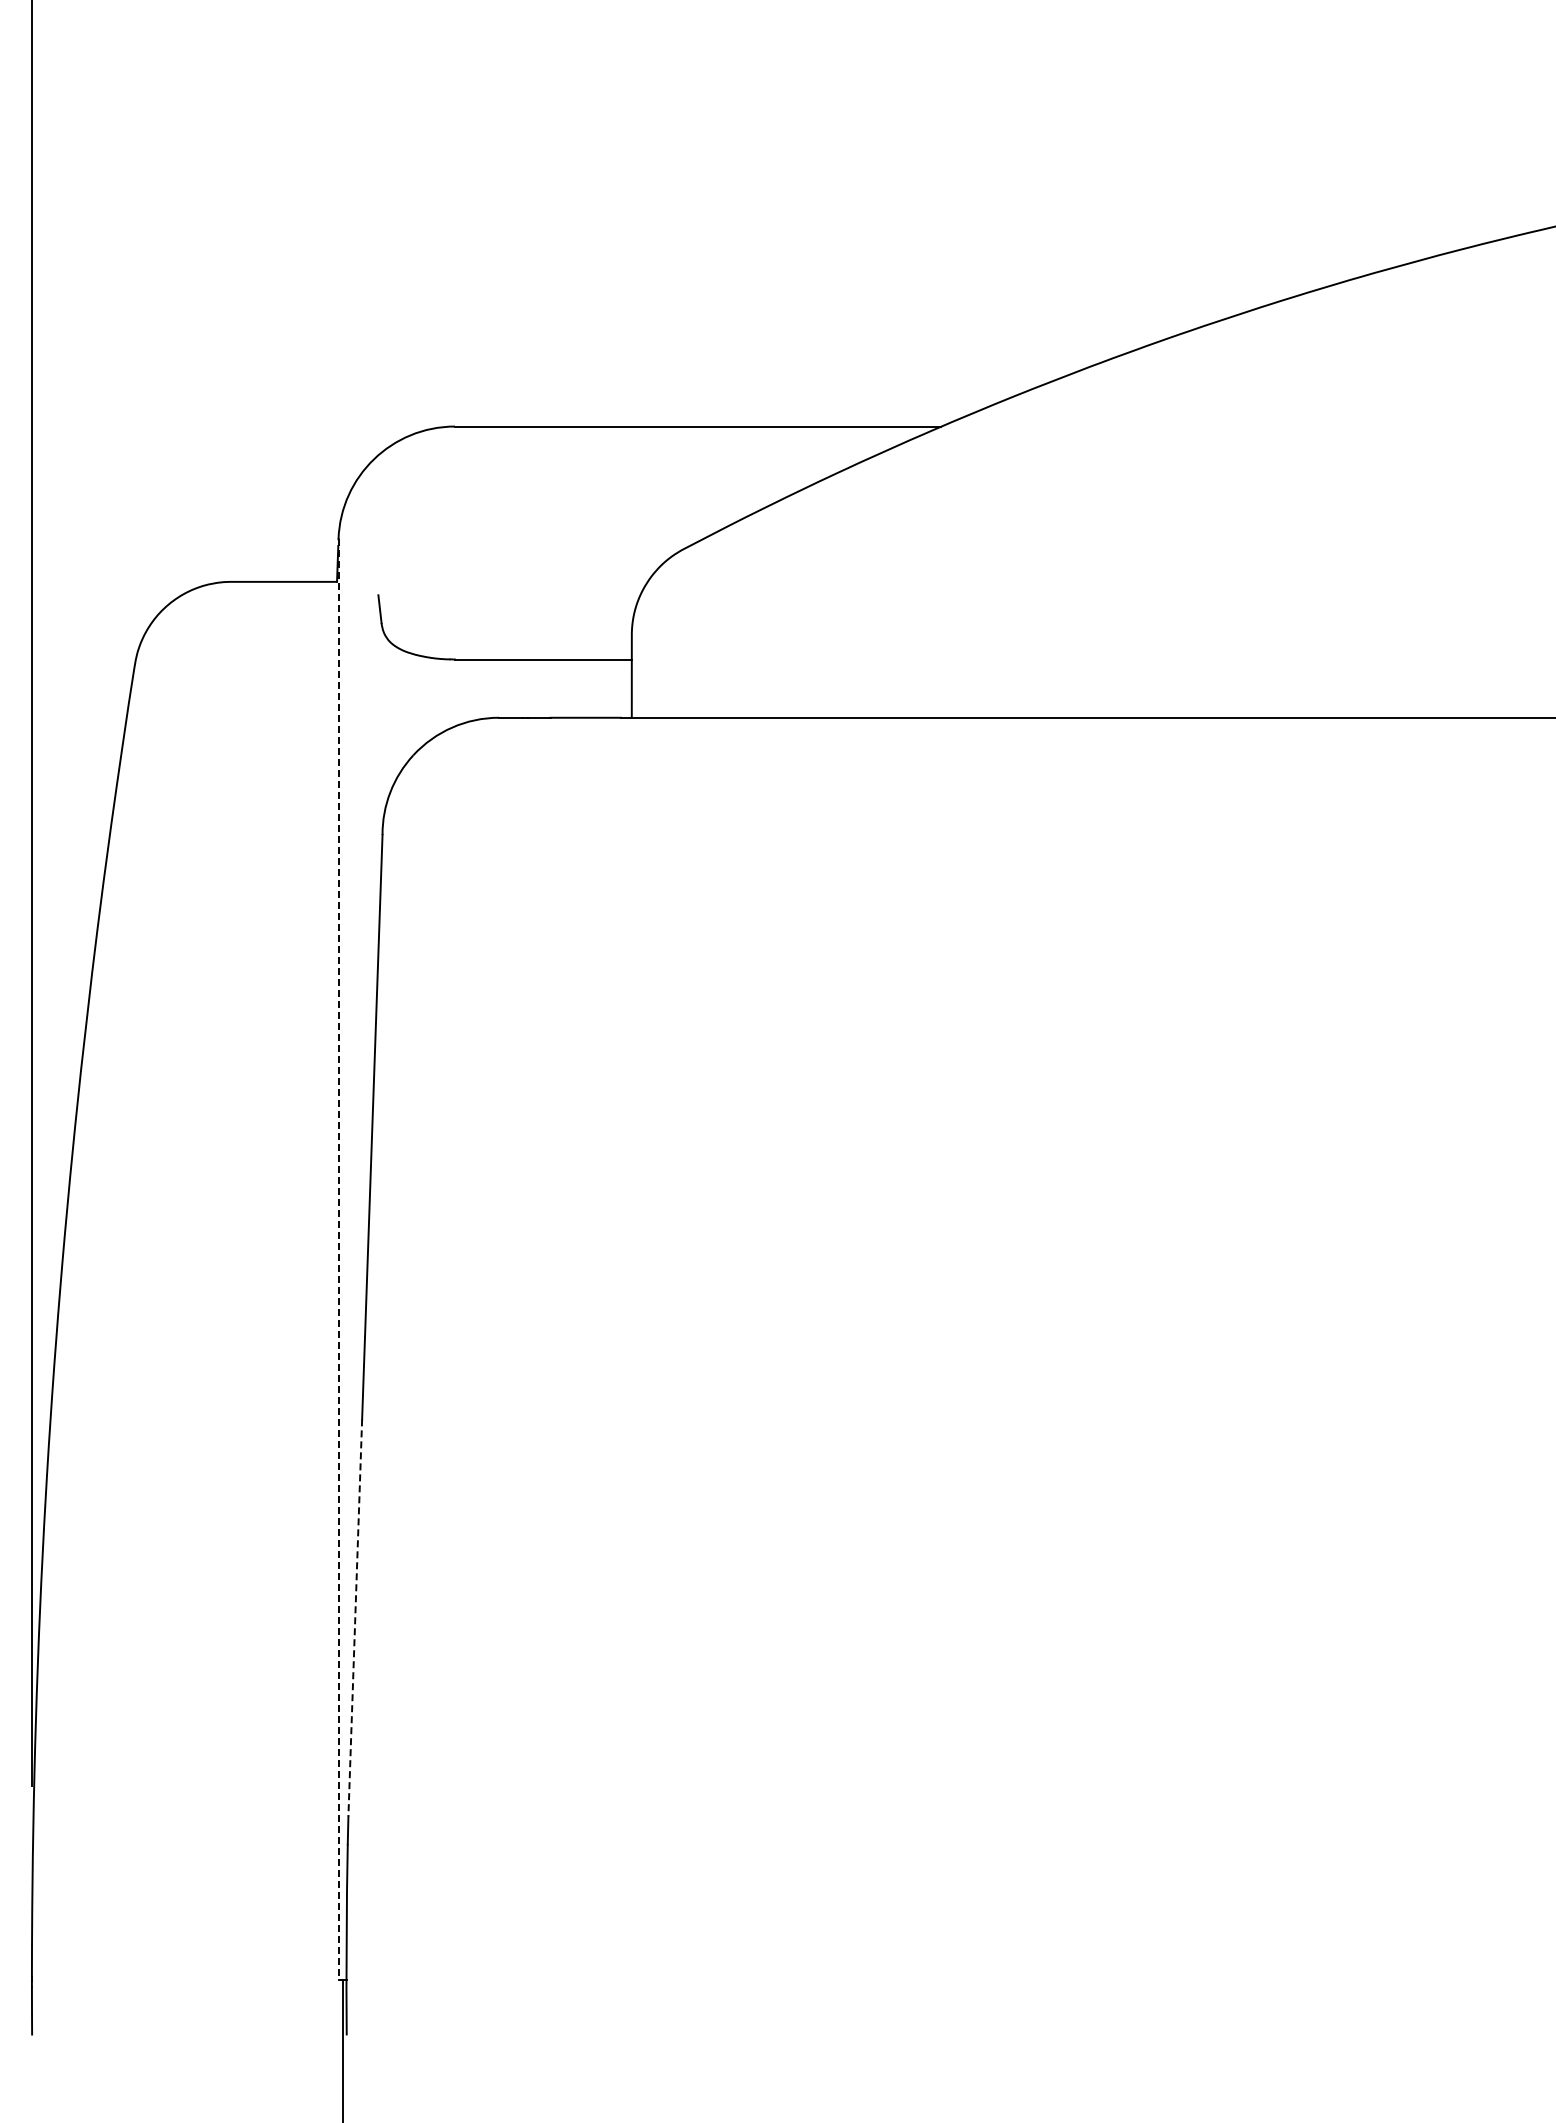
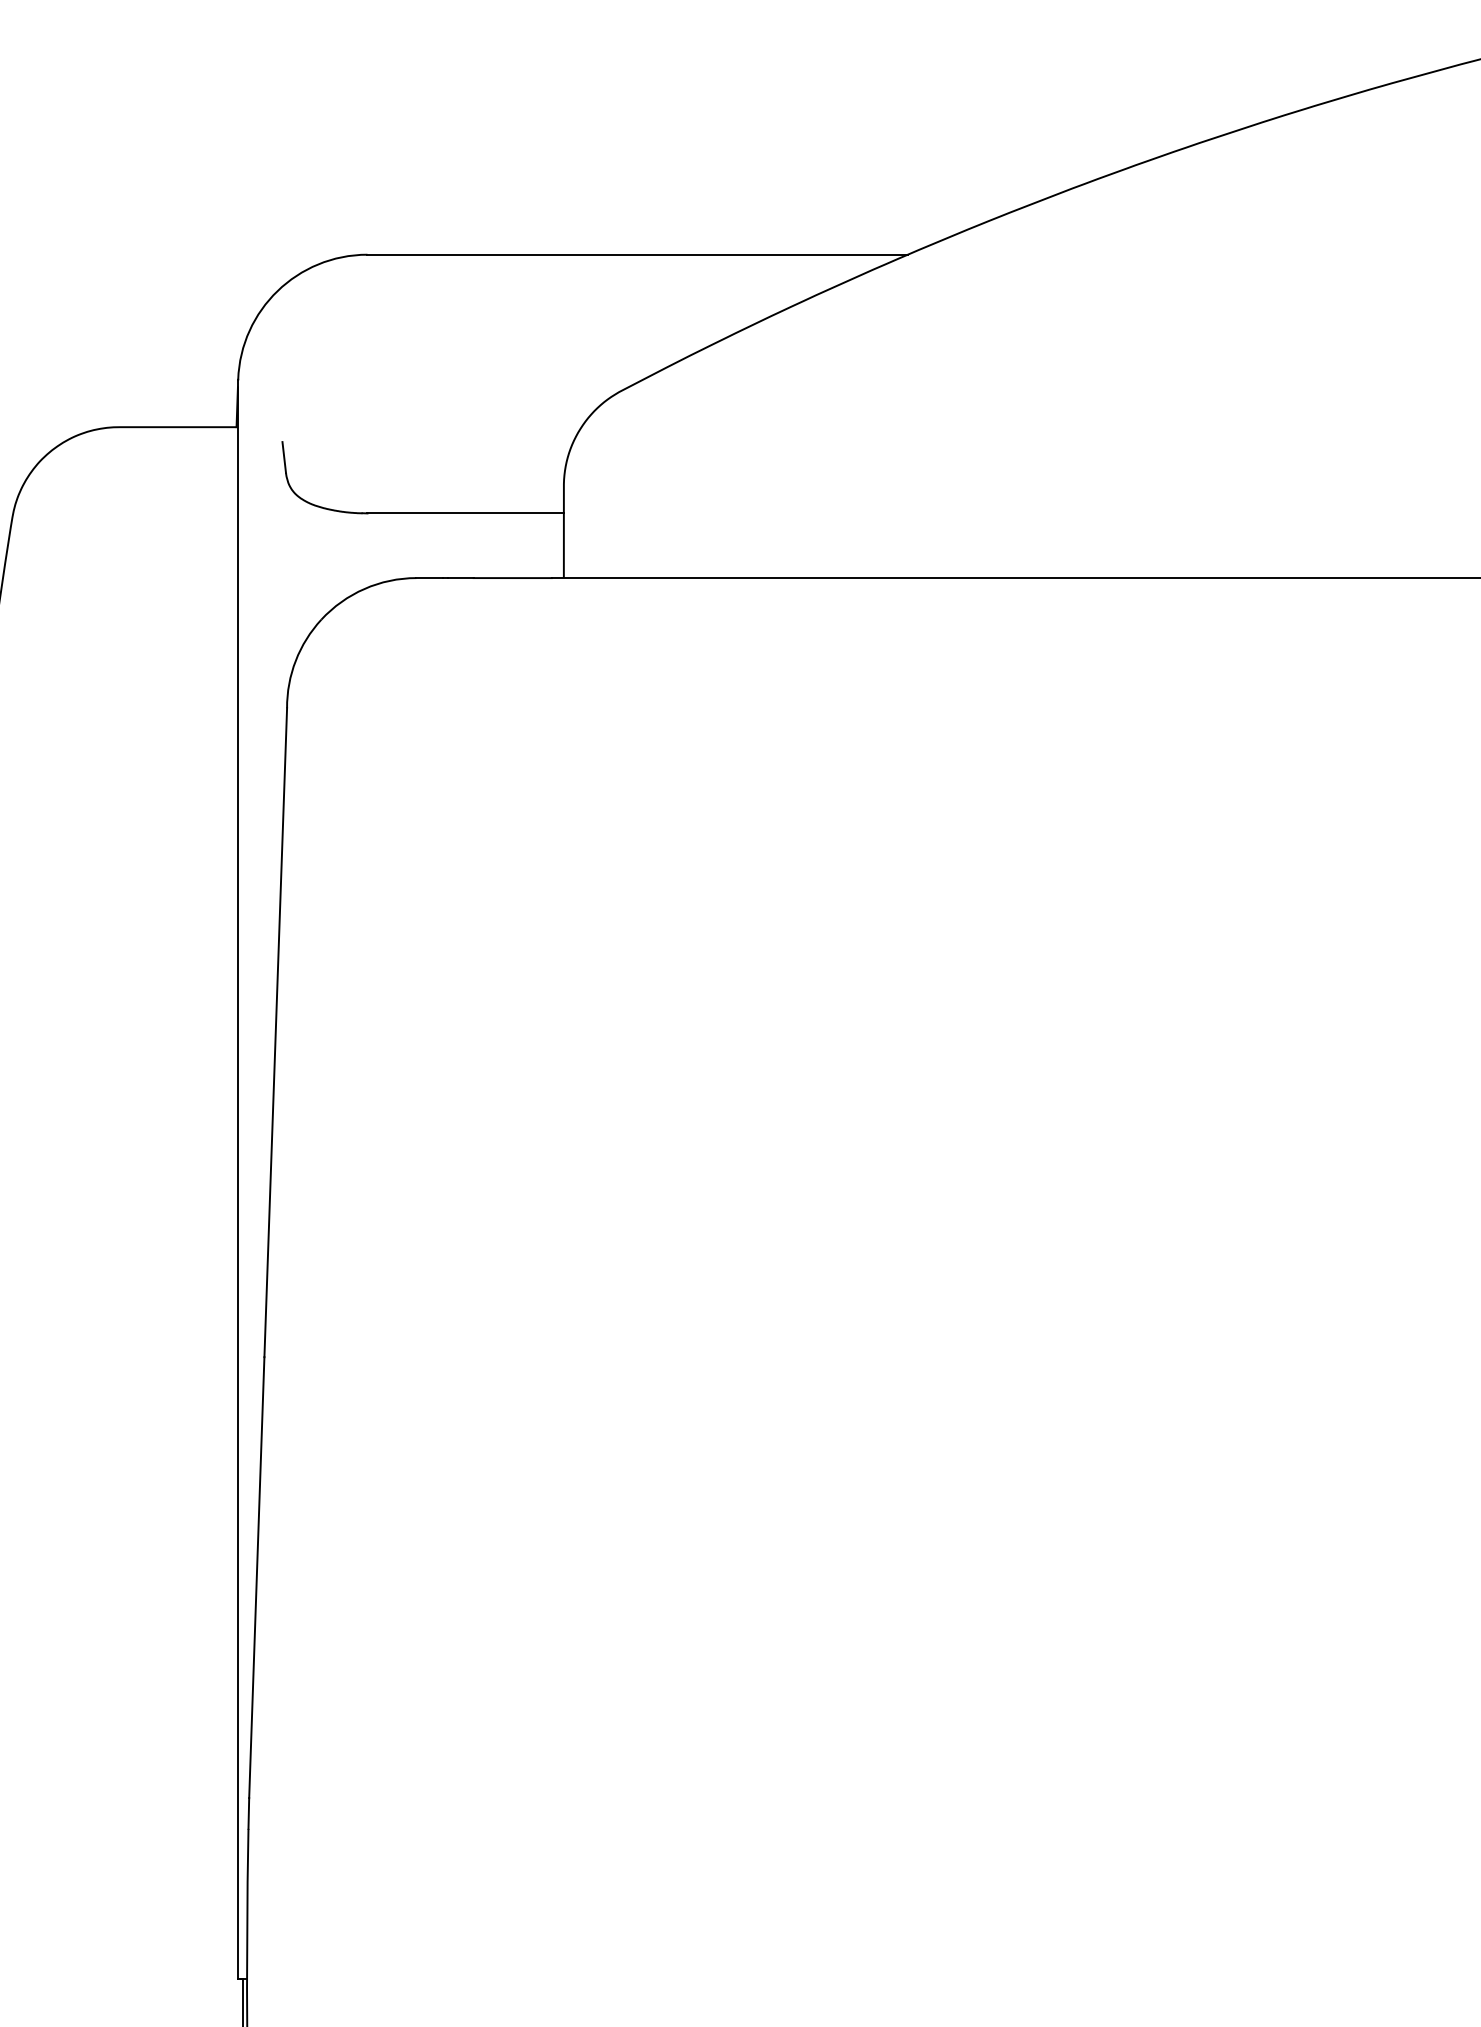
line: (338, 1259) -> (238, 1179), dashed -> solid
line: (355, 1617) -> (257, 1577), dashed -> solid

